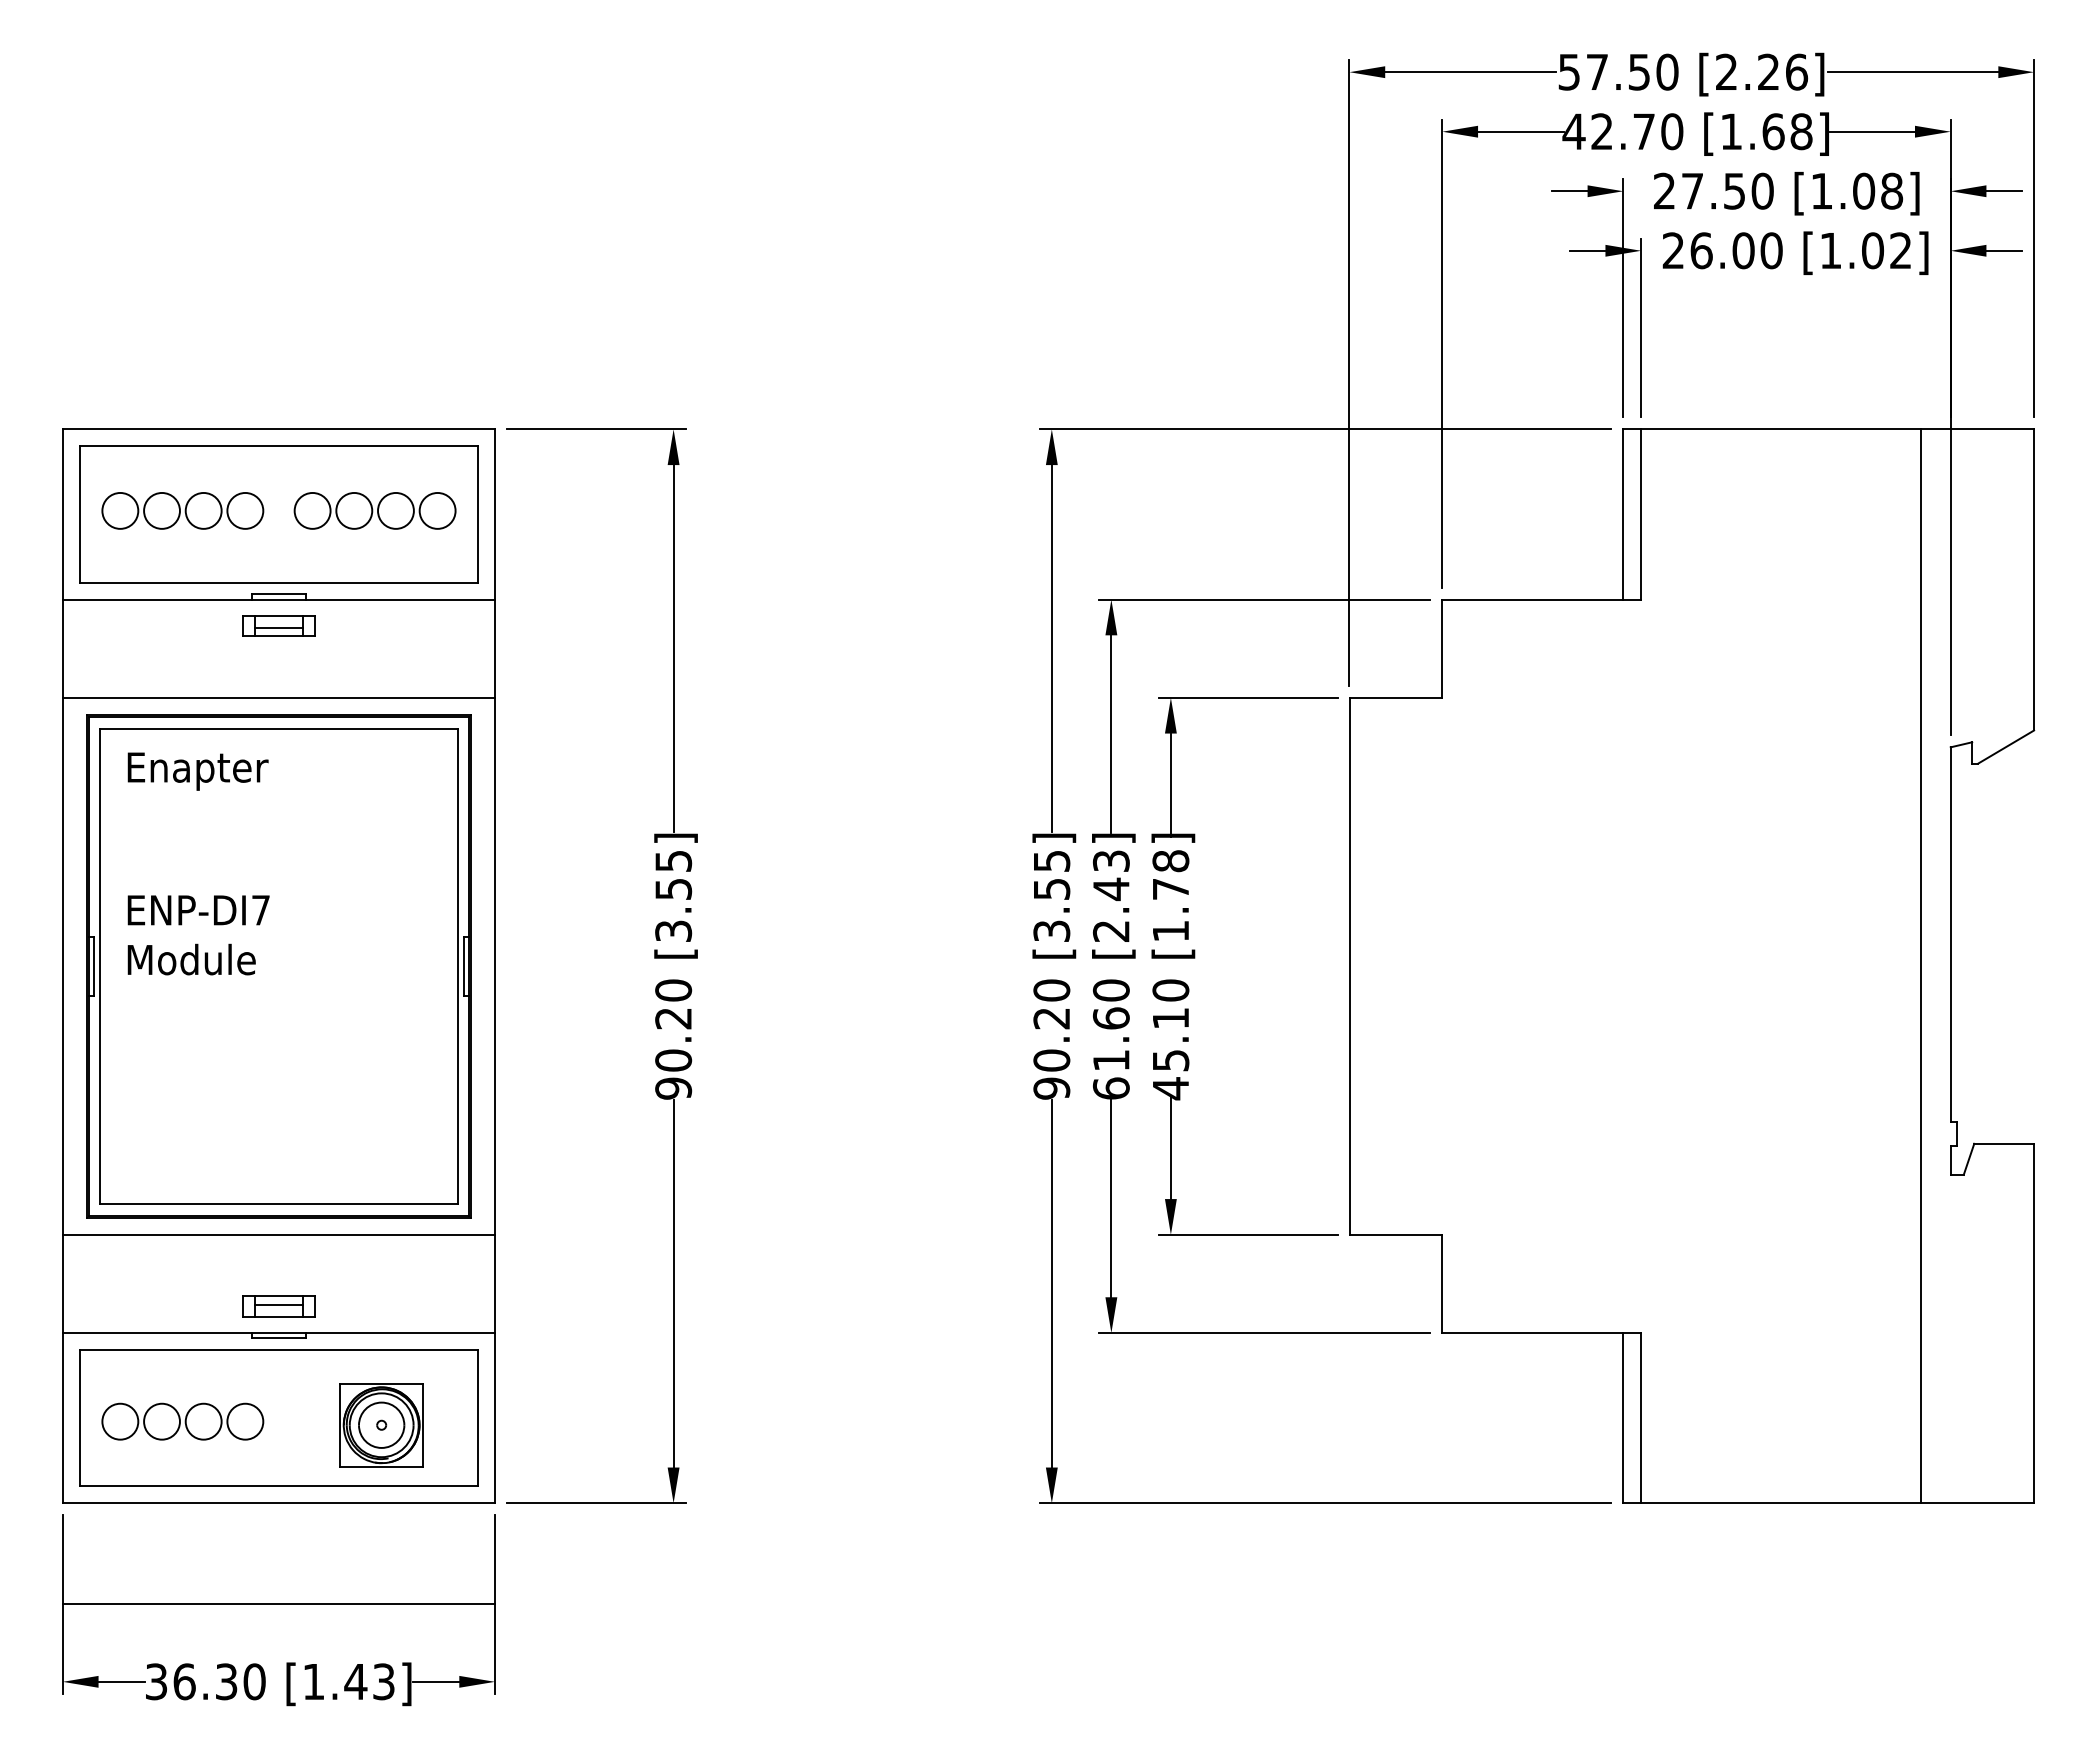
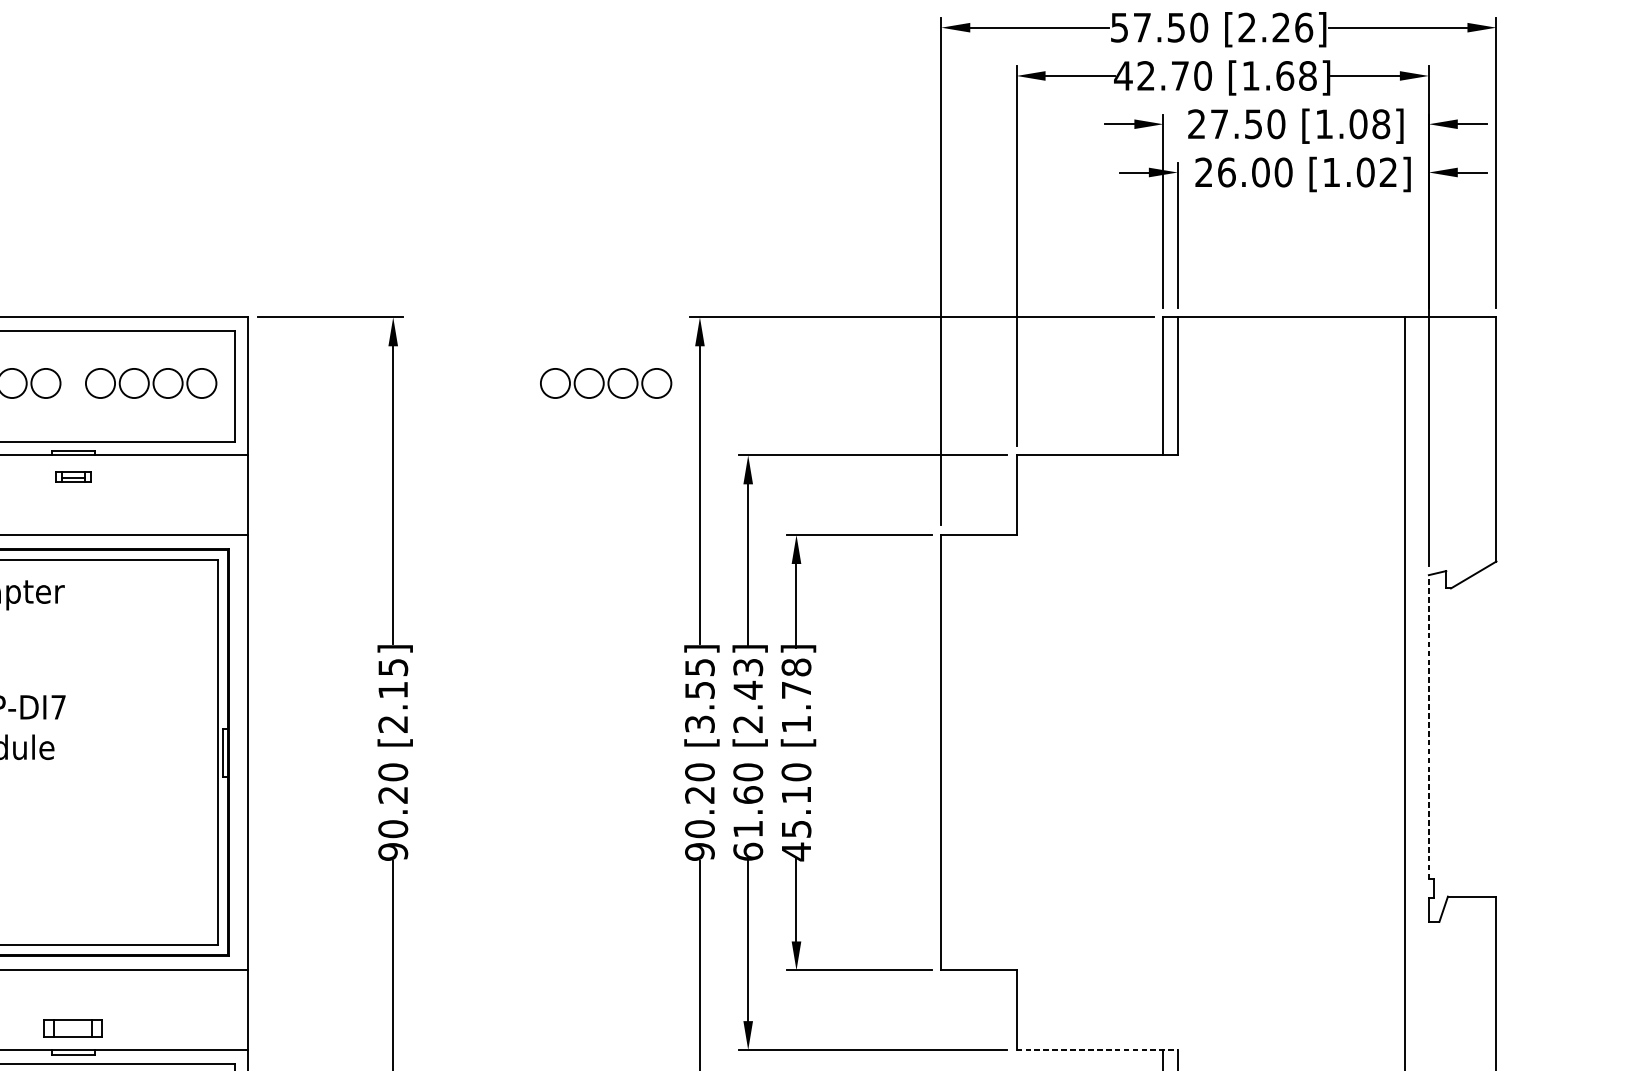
part: (935, 510) -> (605, 383), added
part: (278, 625) -> (72, 476), size x0.6
text: (673, 910) -> (393, 707), [3.55] -> [2.15]
line: (1950, 934) -> (1428, 726), solid -> dashed
line: (278, 1304) -> (72, 1026), removed
line: (1542, 1333) -> (1097, 1050), solid -> dashed

